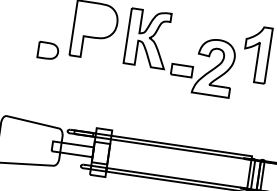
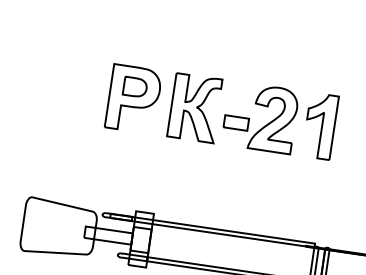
part: (47, 50) -> (134, 86), moved
part: (206, 72) -> (264, 125), moved

